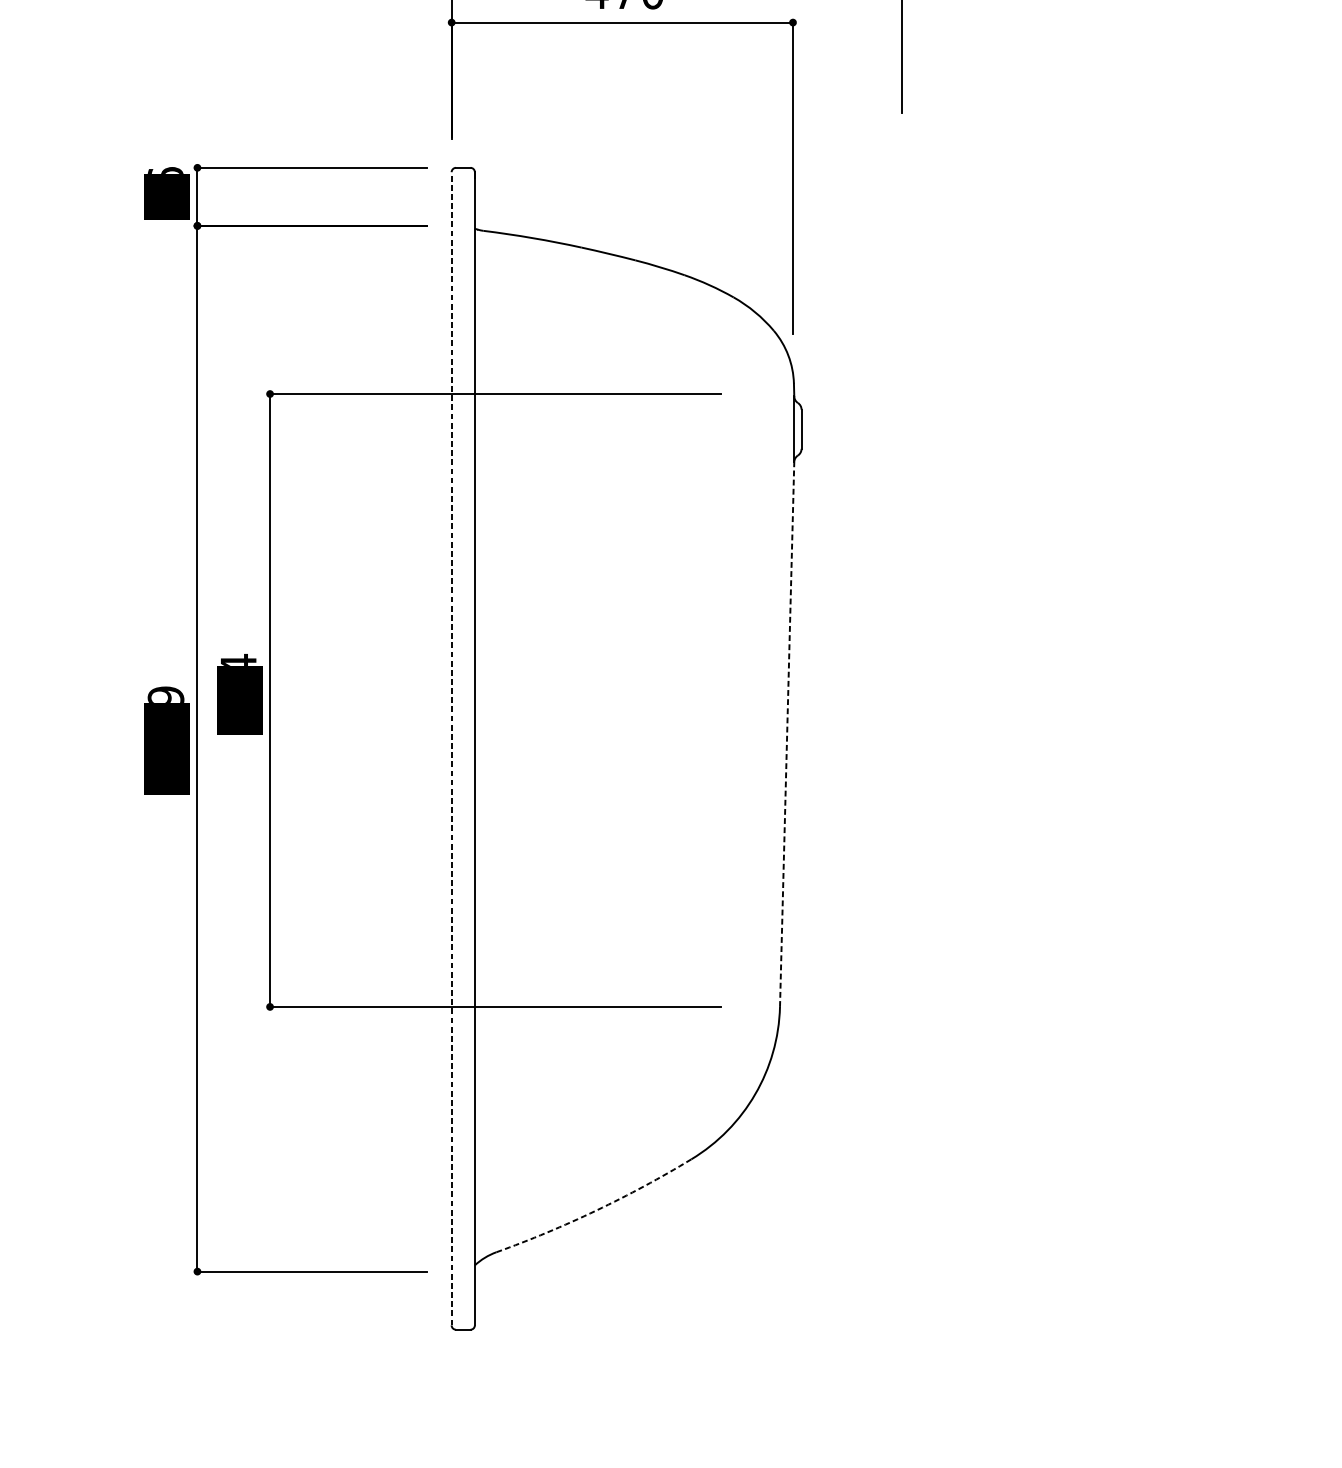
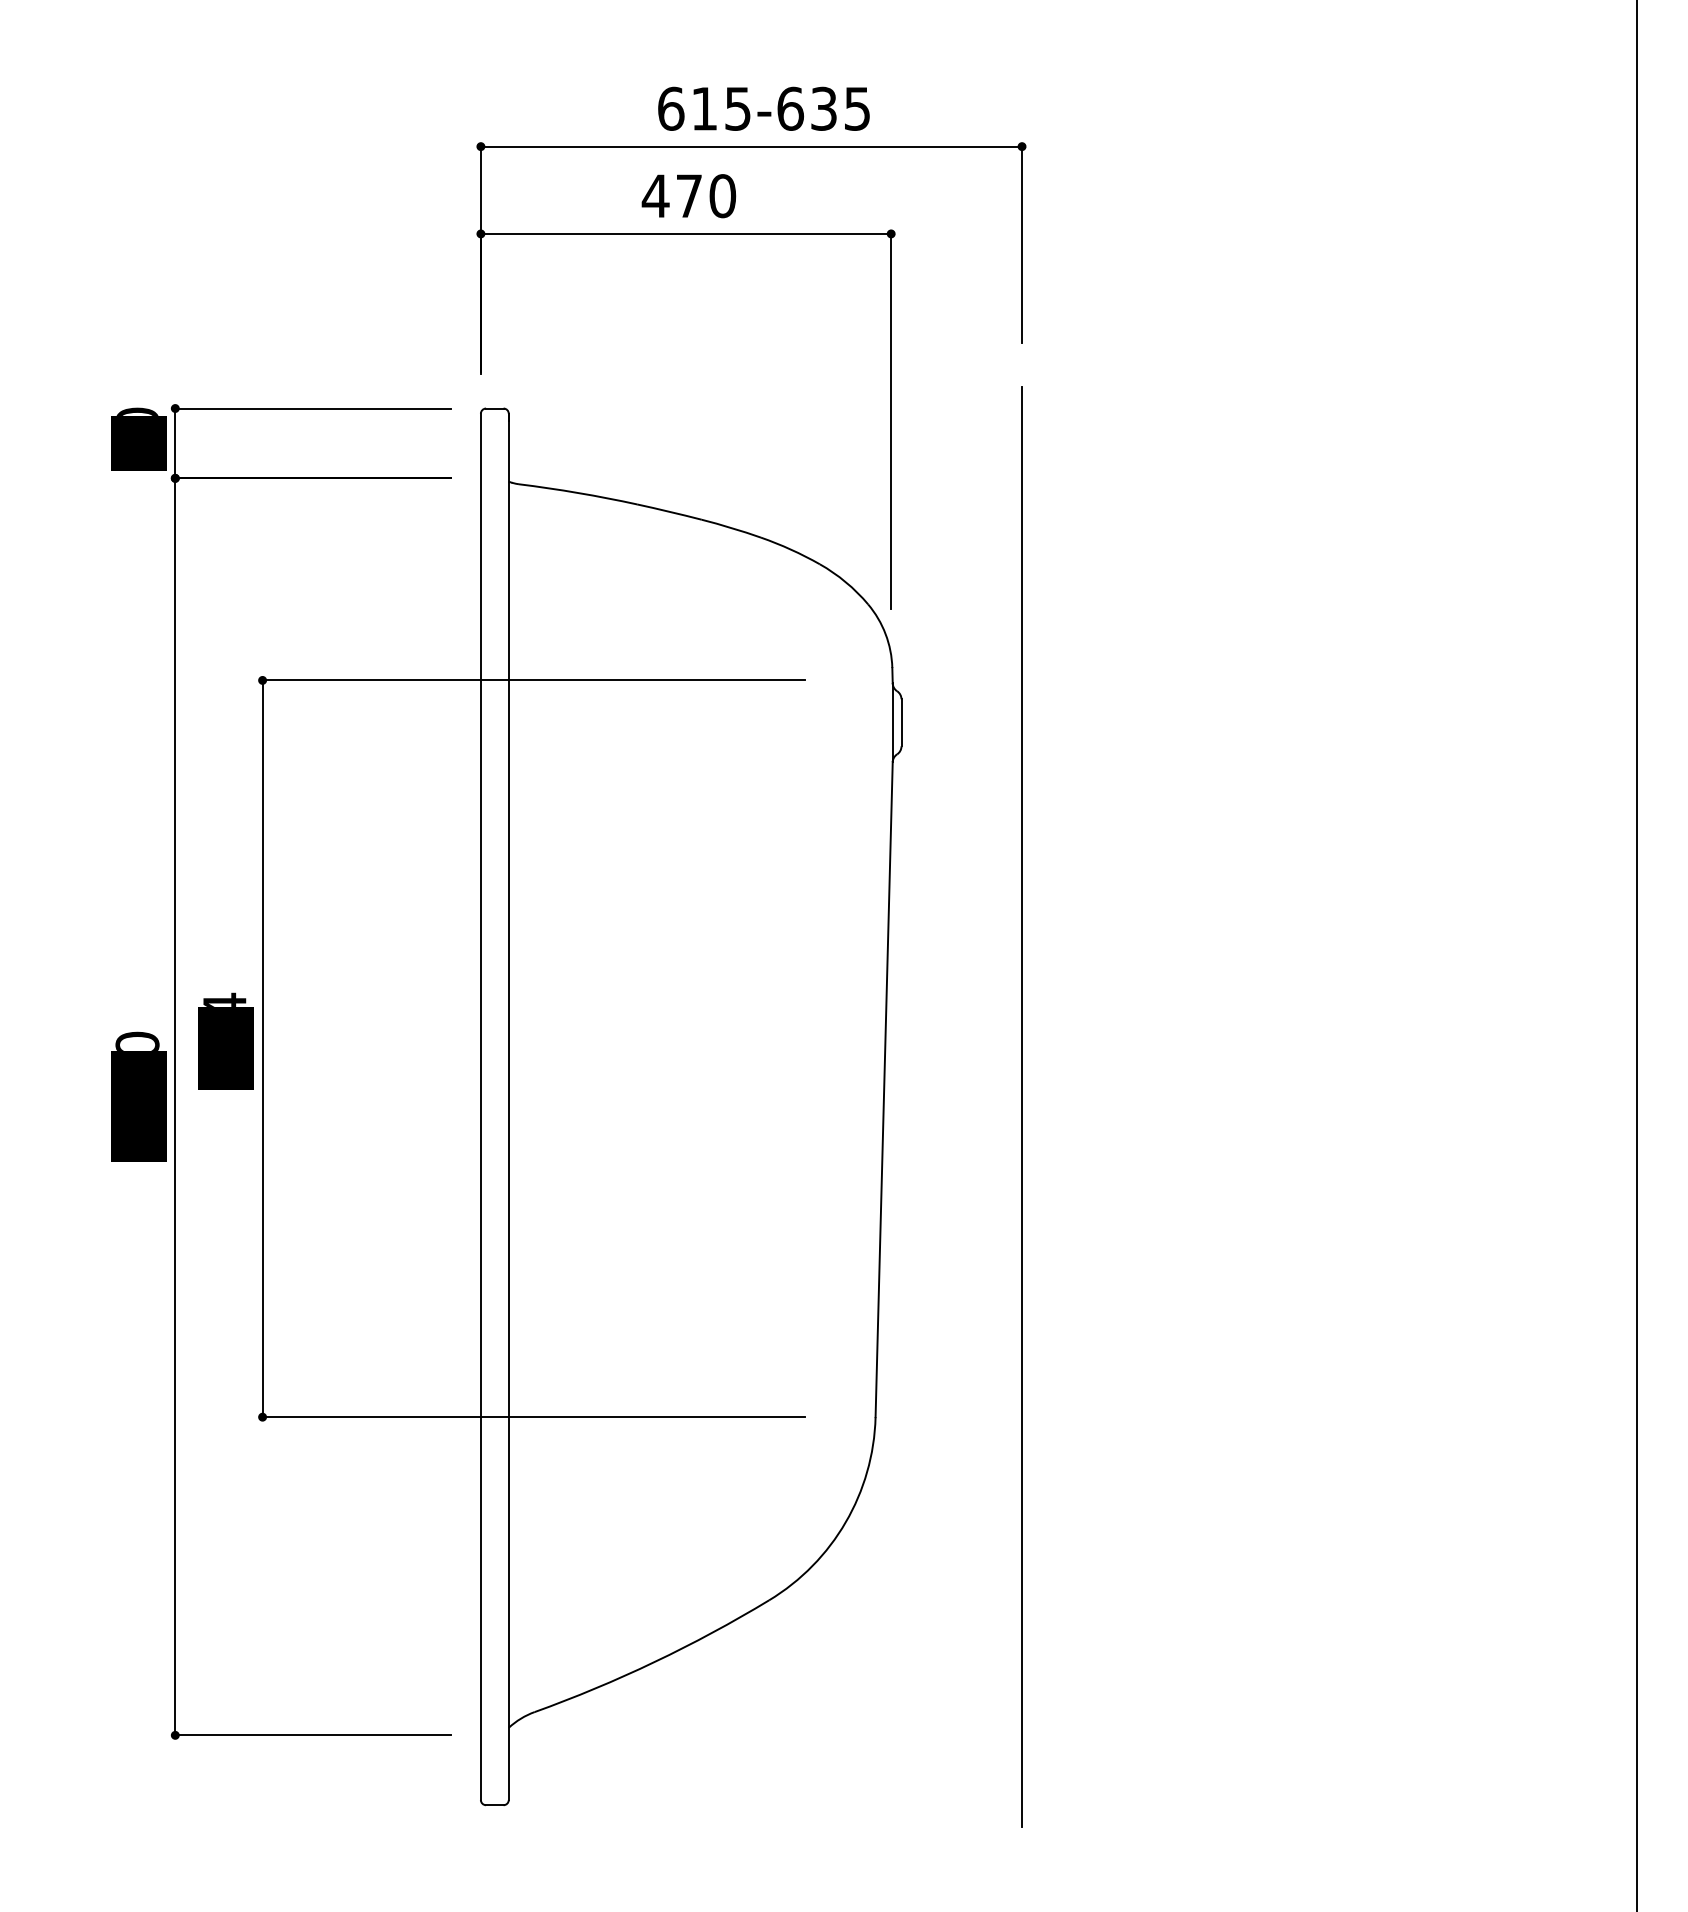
text: (165, 170) -> (136, 411), 86 -> 80
text: (166, 693) -> (137, 1040), 1769 -> 1440
line: (787, 734) -> (884, 1089), dashed -> solid
line: (451, 748) -> (480, 1106), dashed -> solid
line: (902, 748) -> (1022, 1106), added
arc: (596, 1211) -> (654, 1662), dashed -> solid

